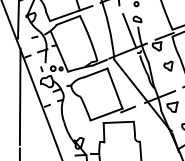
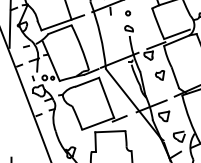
line: (128, 31) -> (120, 40), removed
line: (19, 96) -> (11, 105), removed

